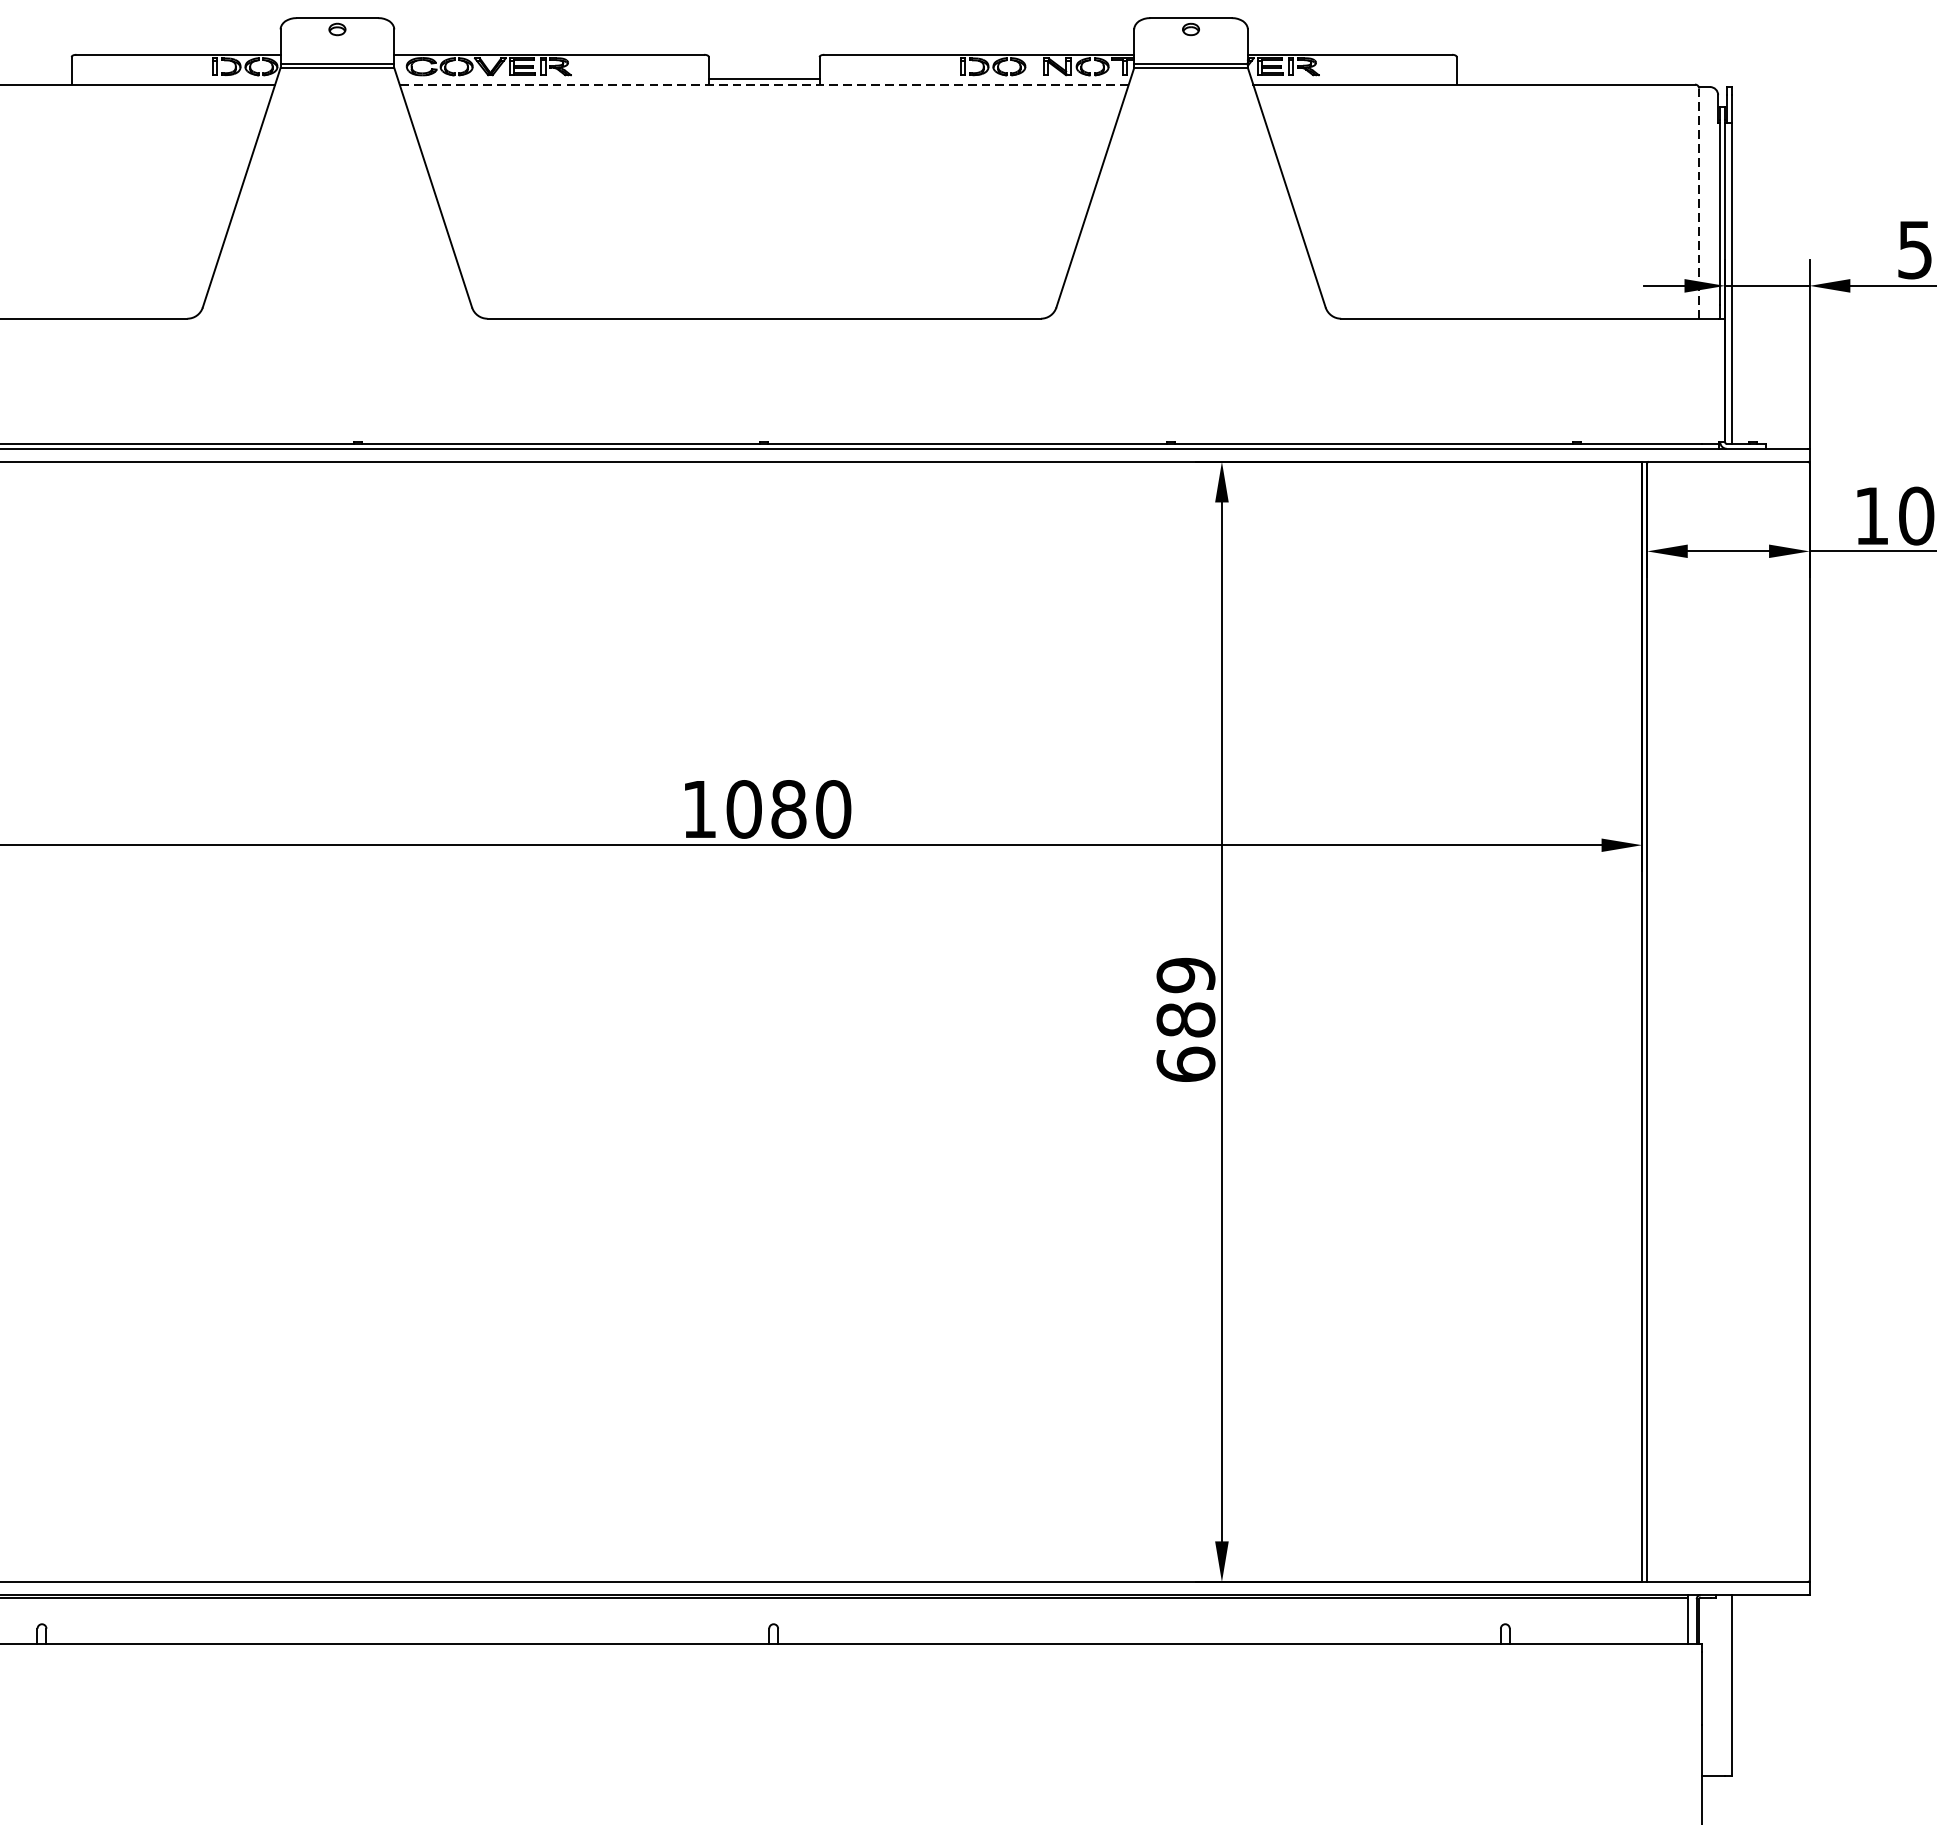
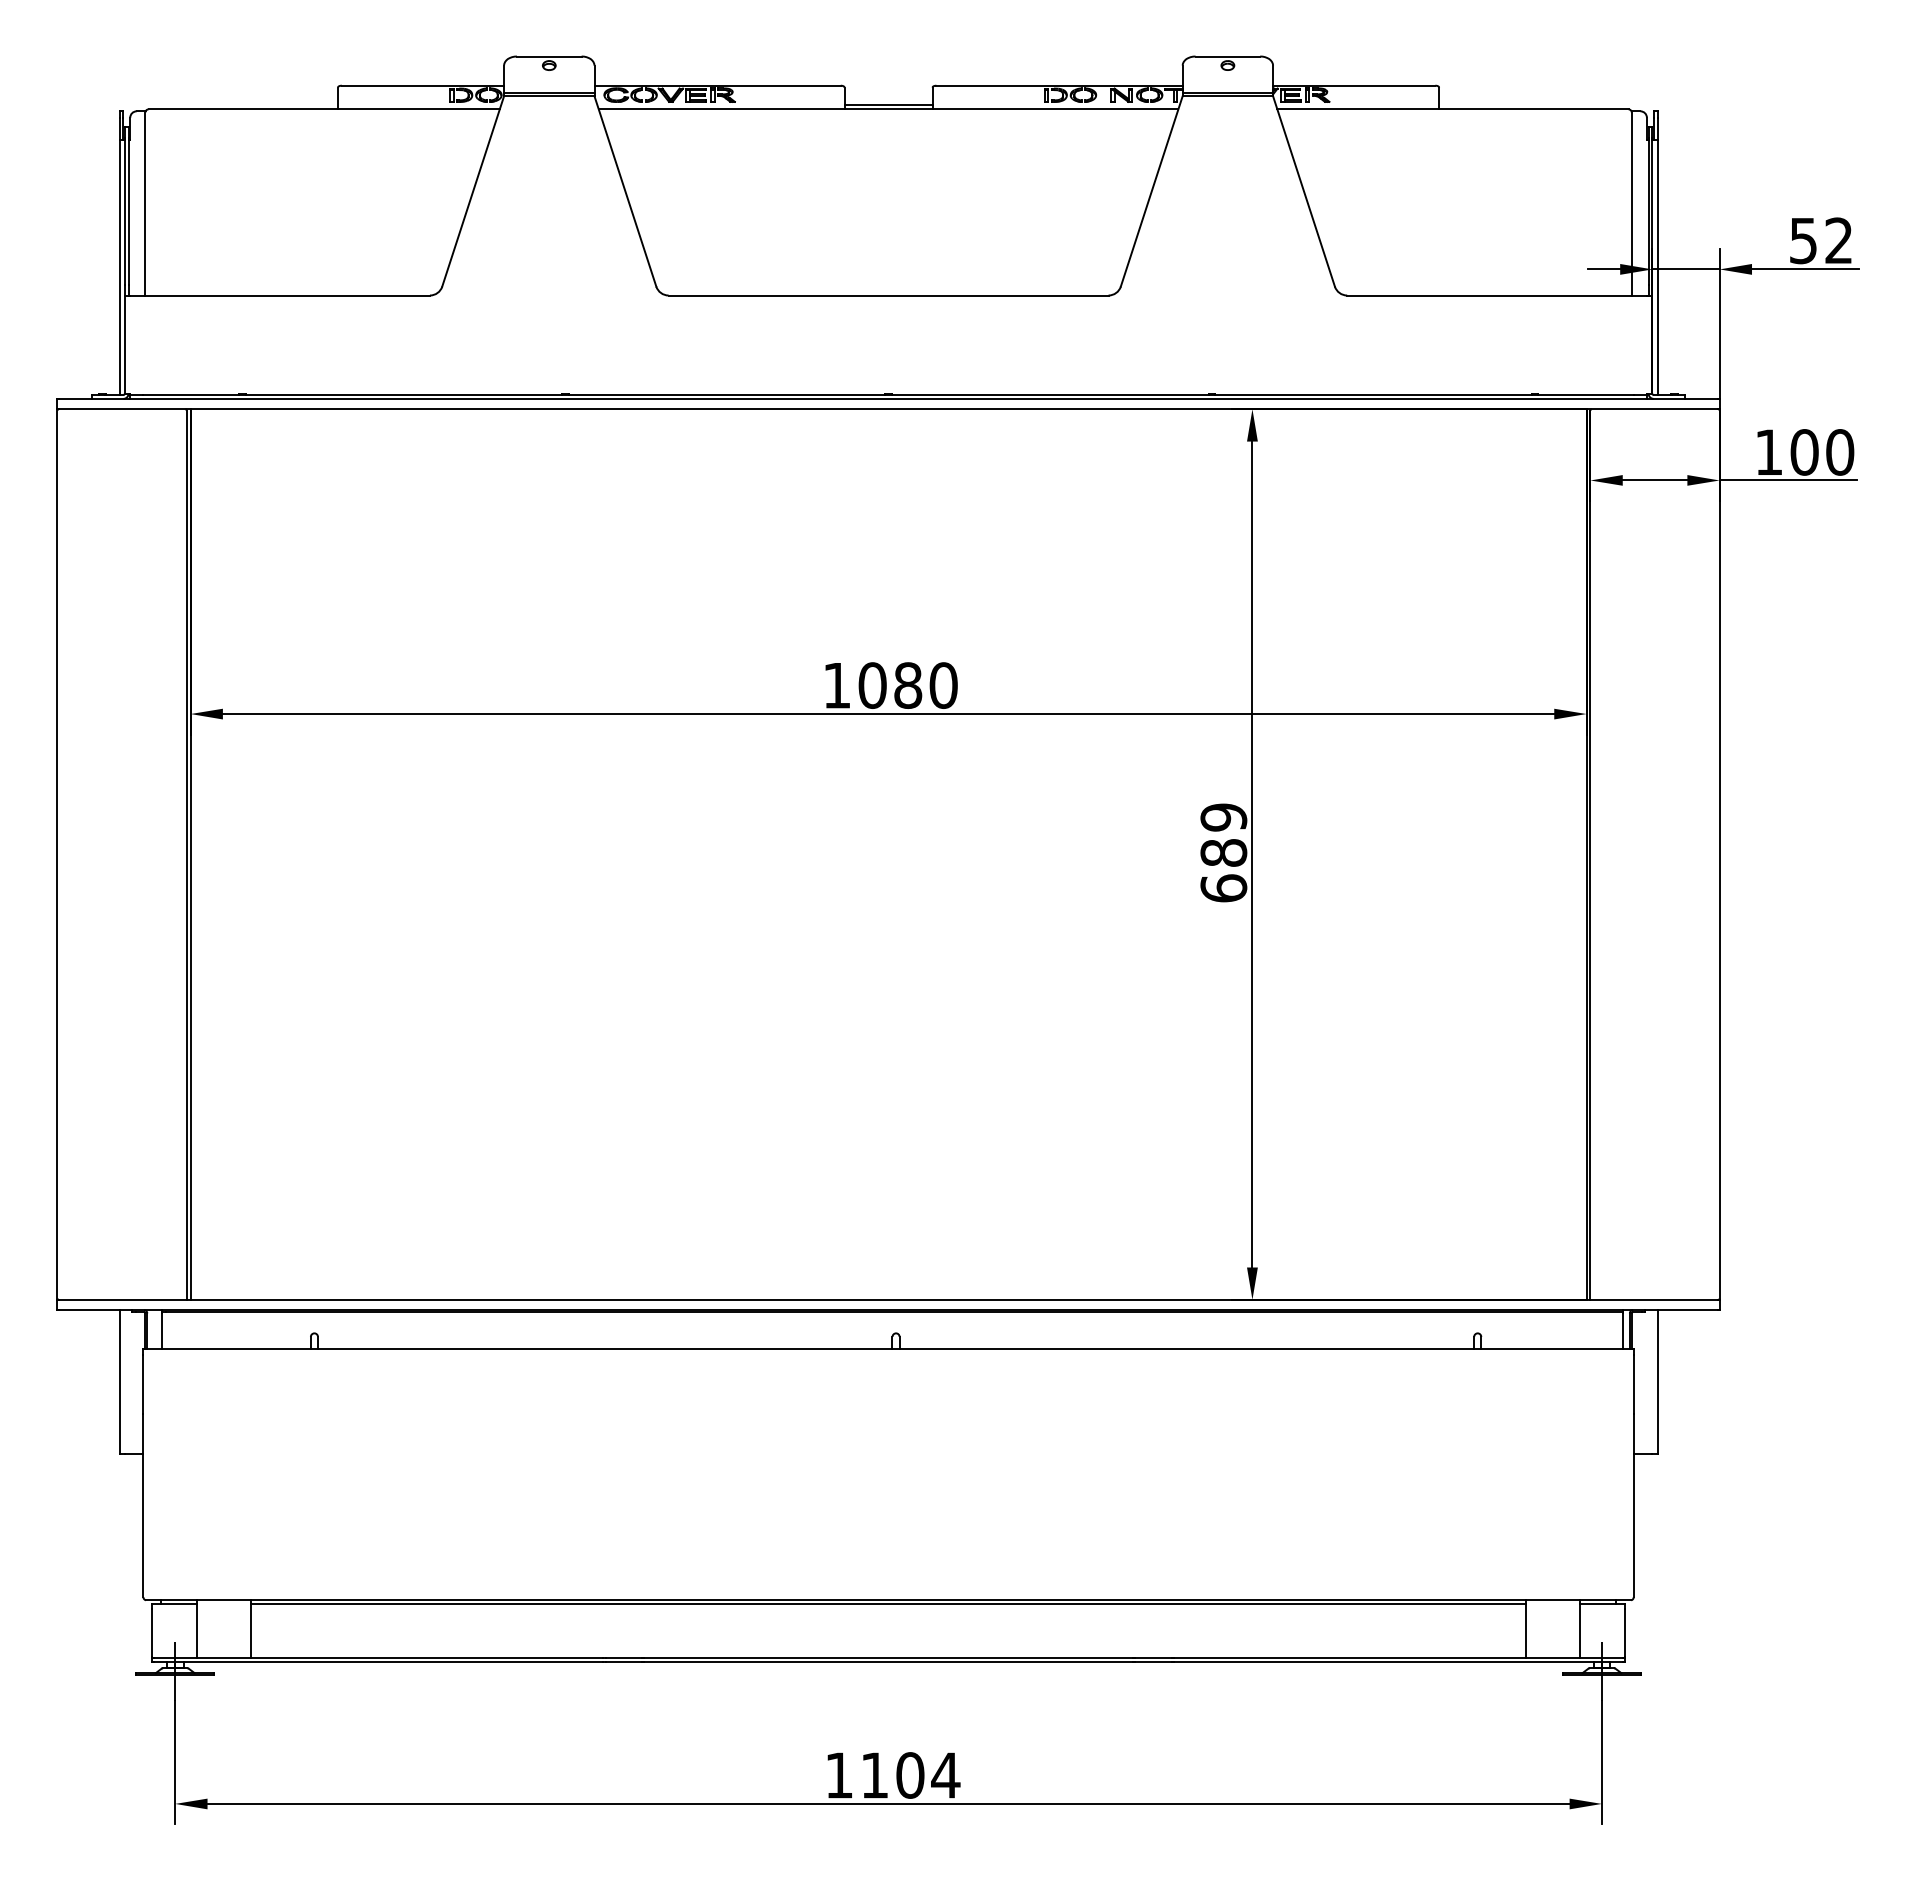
line: (764, 84) -> (888, 109), dashed -> solid
line: (1698, 202) -> (1631, 203), dashed -> solid

